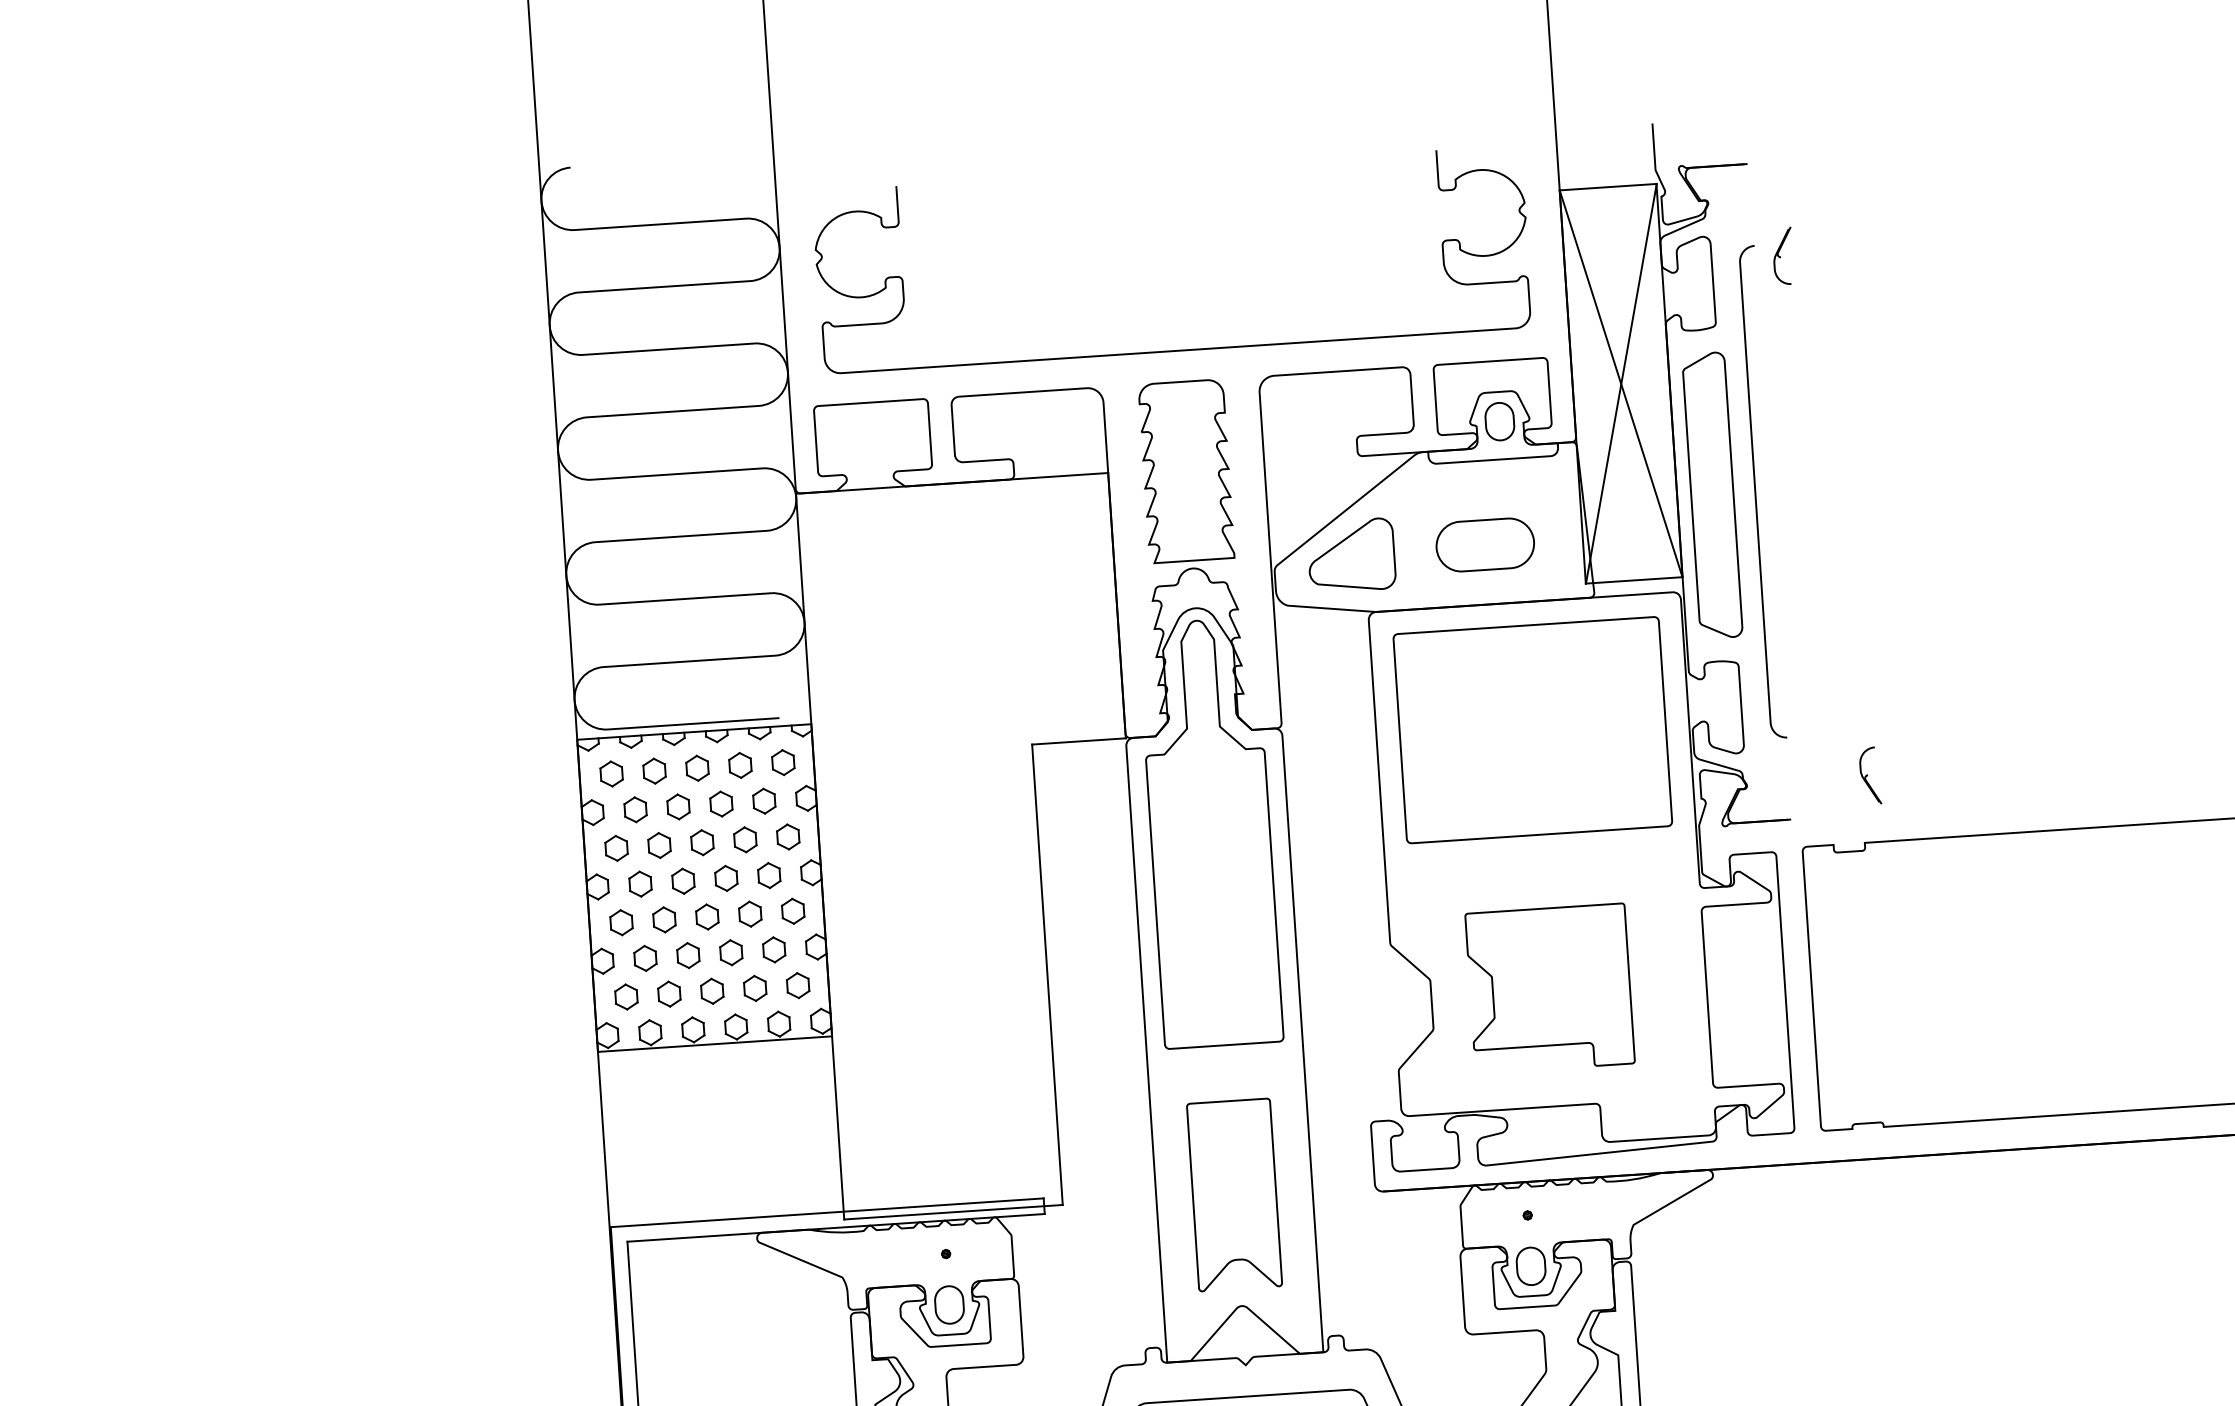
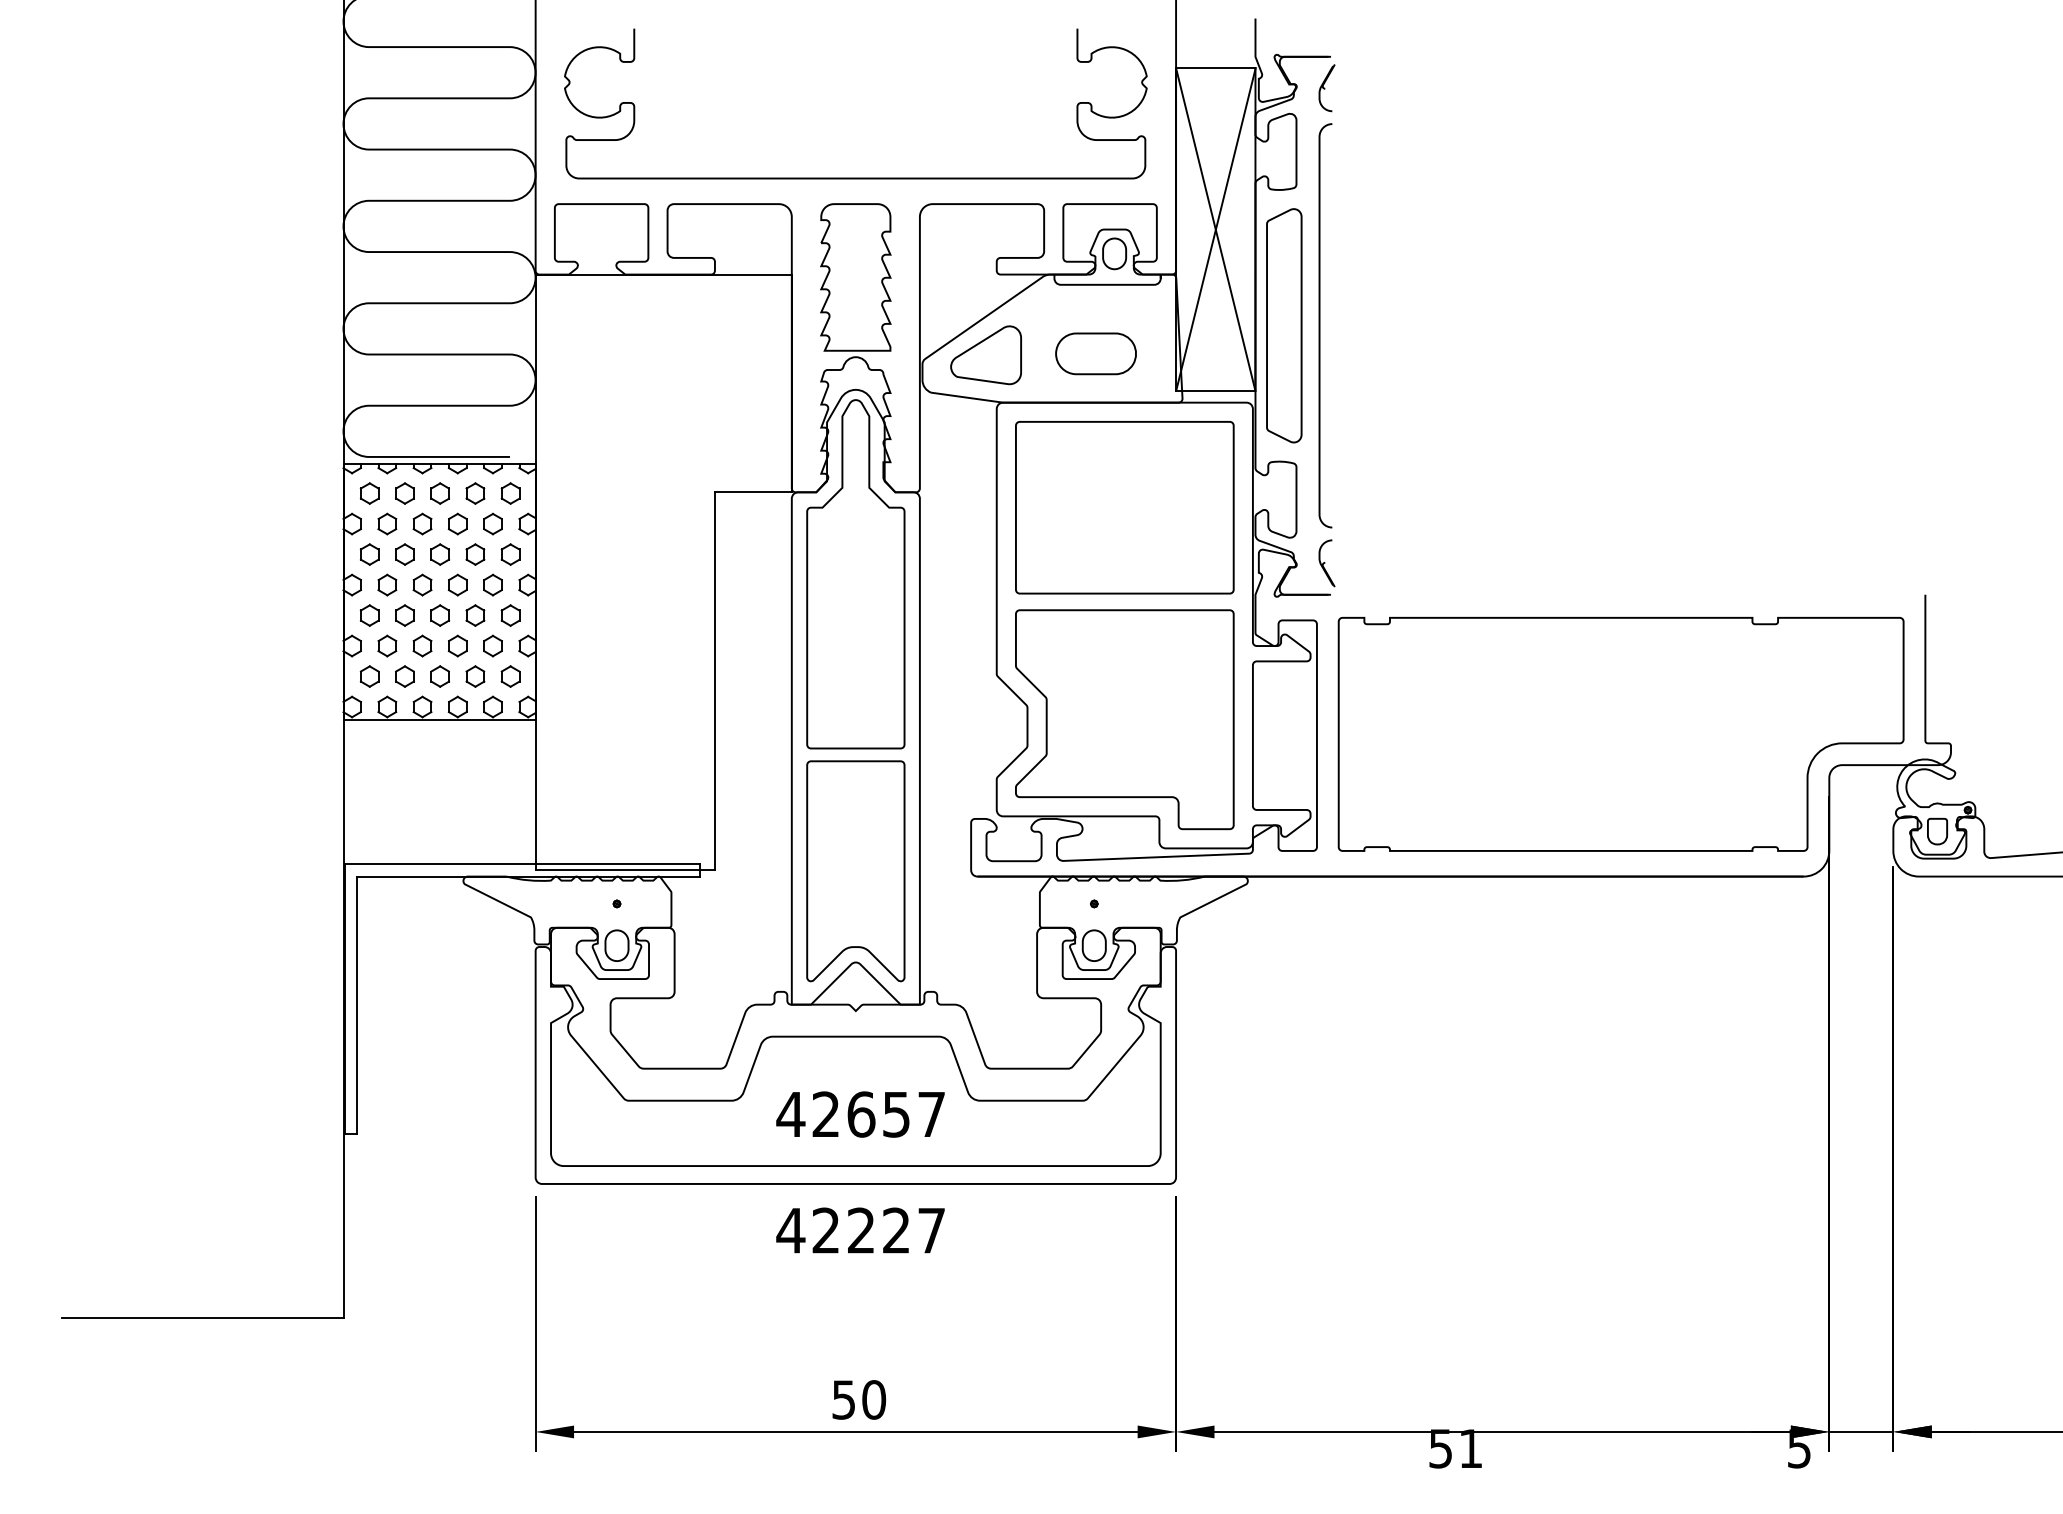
part: (1782, 256) -> (1326, 88), moved
part: (1869, 776) -> (1326, 563), moved
part: (1549, 988) -> (1124, 719), size x1.67
part: (1234, 1195) -> (855, 871), size x1.43

